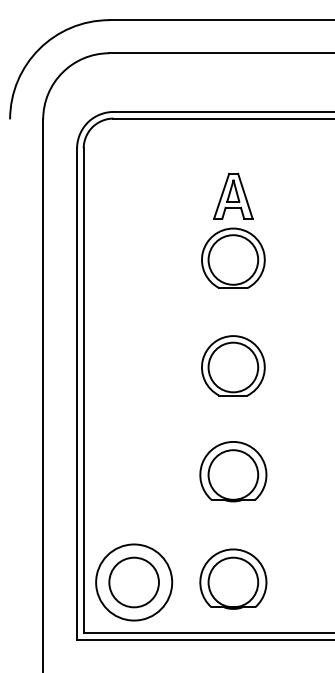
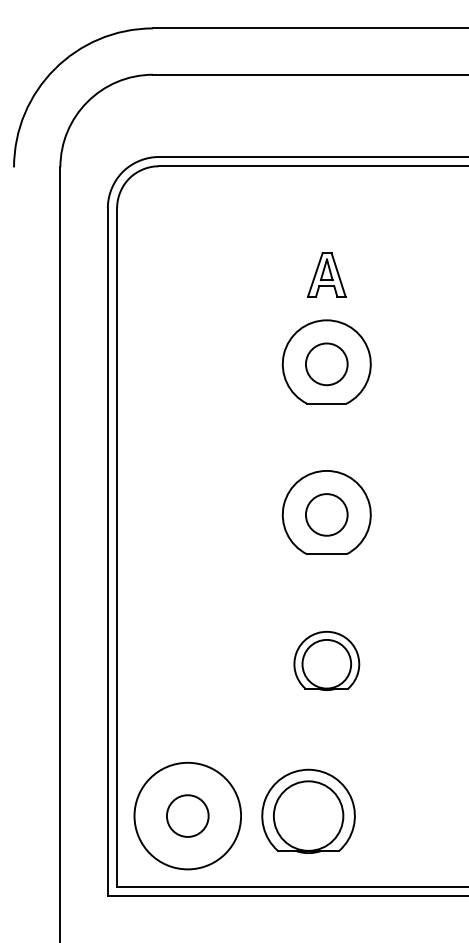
part: (233, 195) -> (326, 274), size x0.7
circle: (233, 259) -> (326, 363), size x0.6
circle: (233, 367) -> (326, 514), size x0.6
part: (233, 471) -> (326, 660), size x0.7
part: (233, 578) -> (308, 810), moved
circle: (133, 582) -> (186, 816), size x0.6

